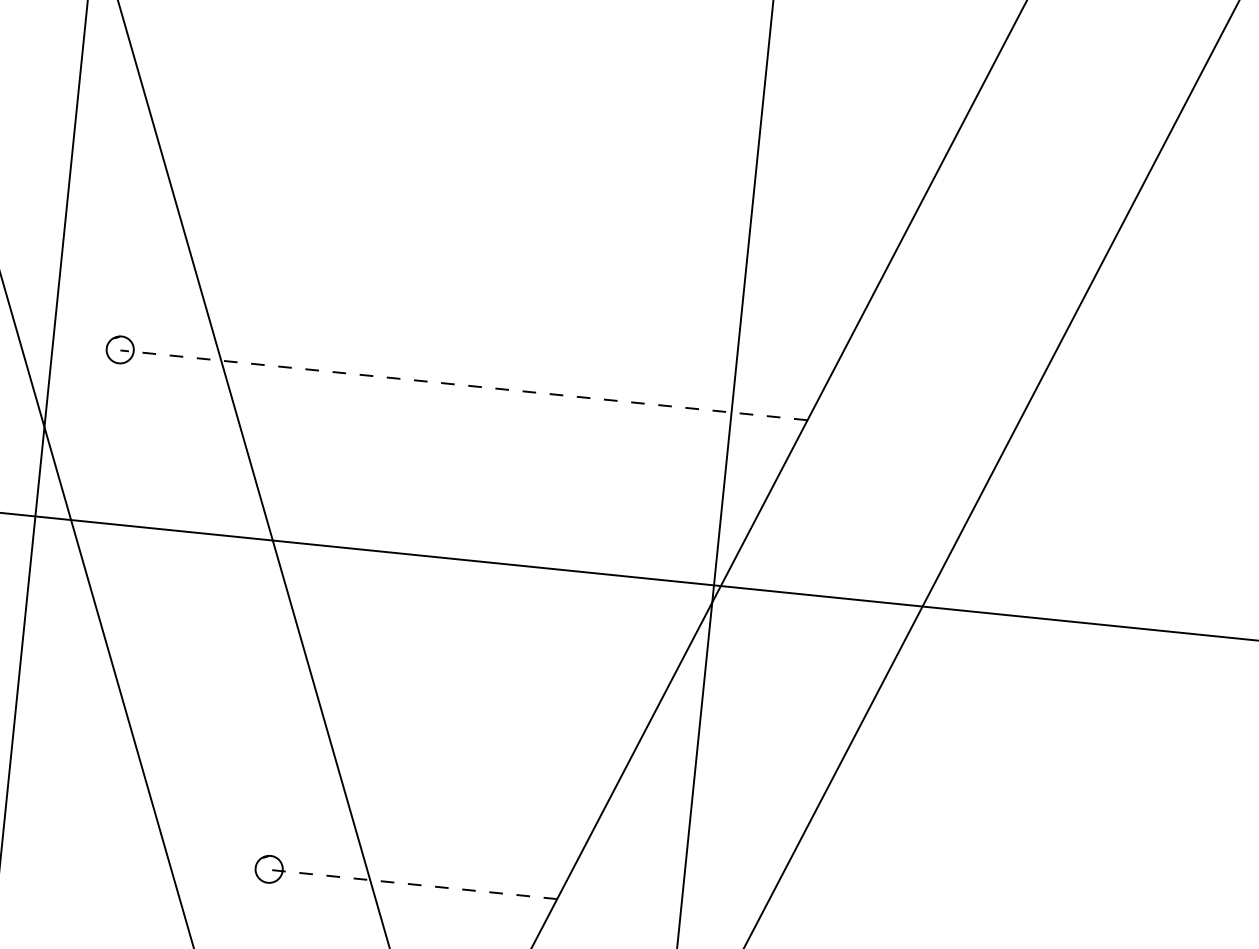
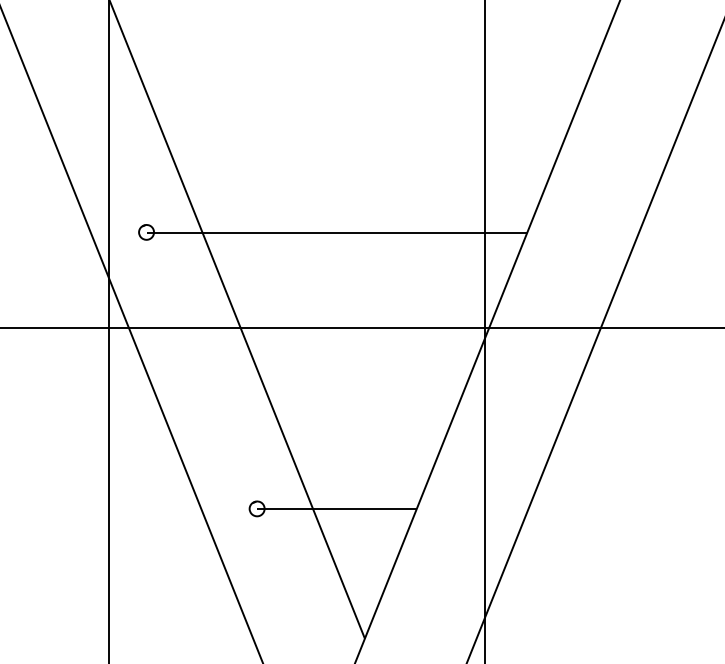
line: (463, 384) -> (336, 232), dashed -> solid
line: (412, 885) -> (336, 509), dashed -> solid

